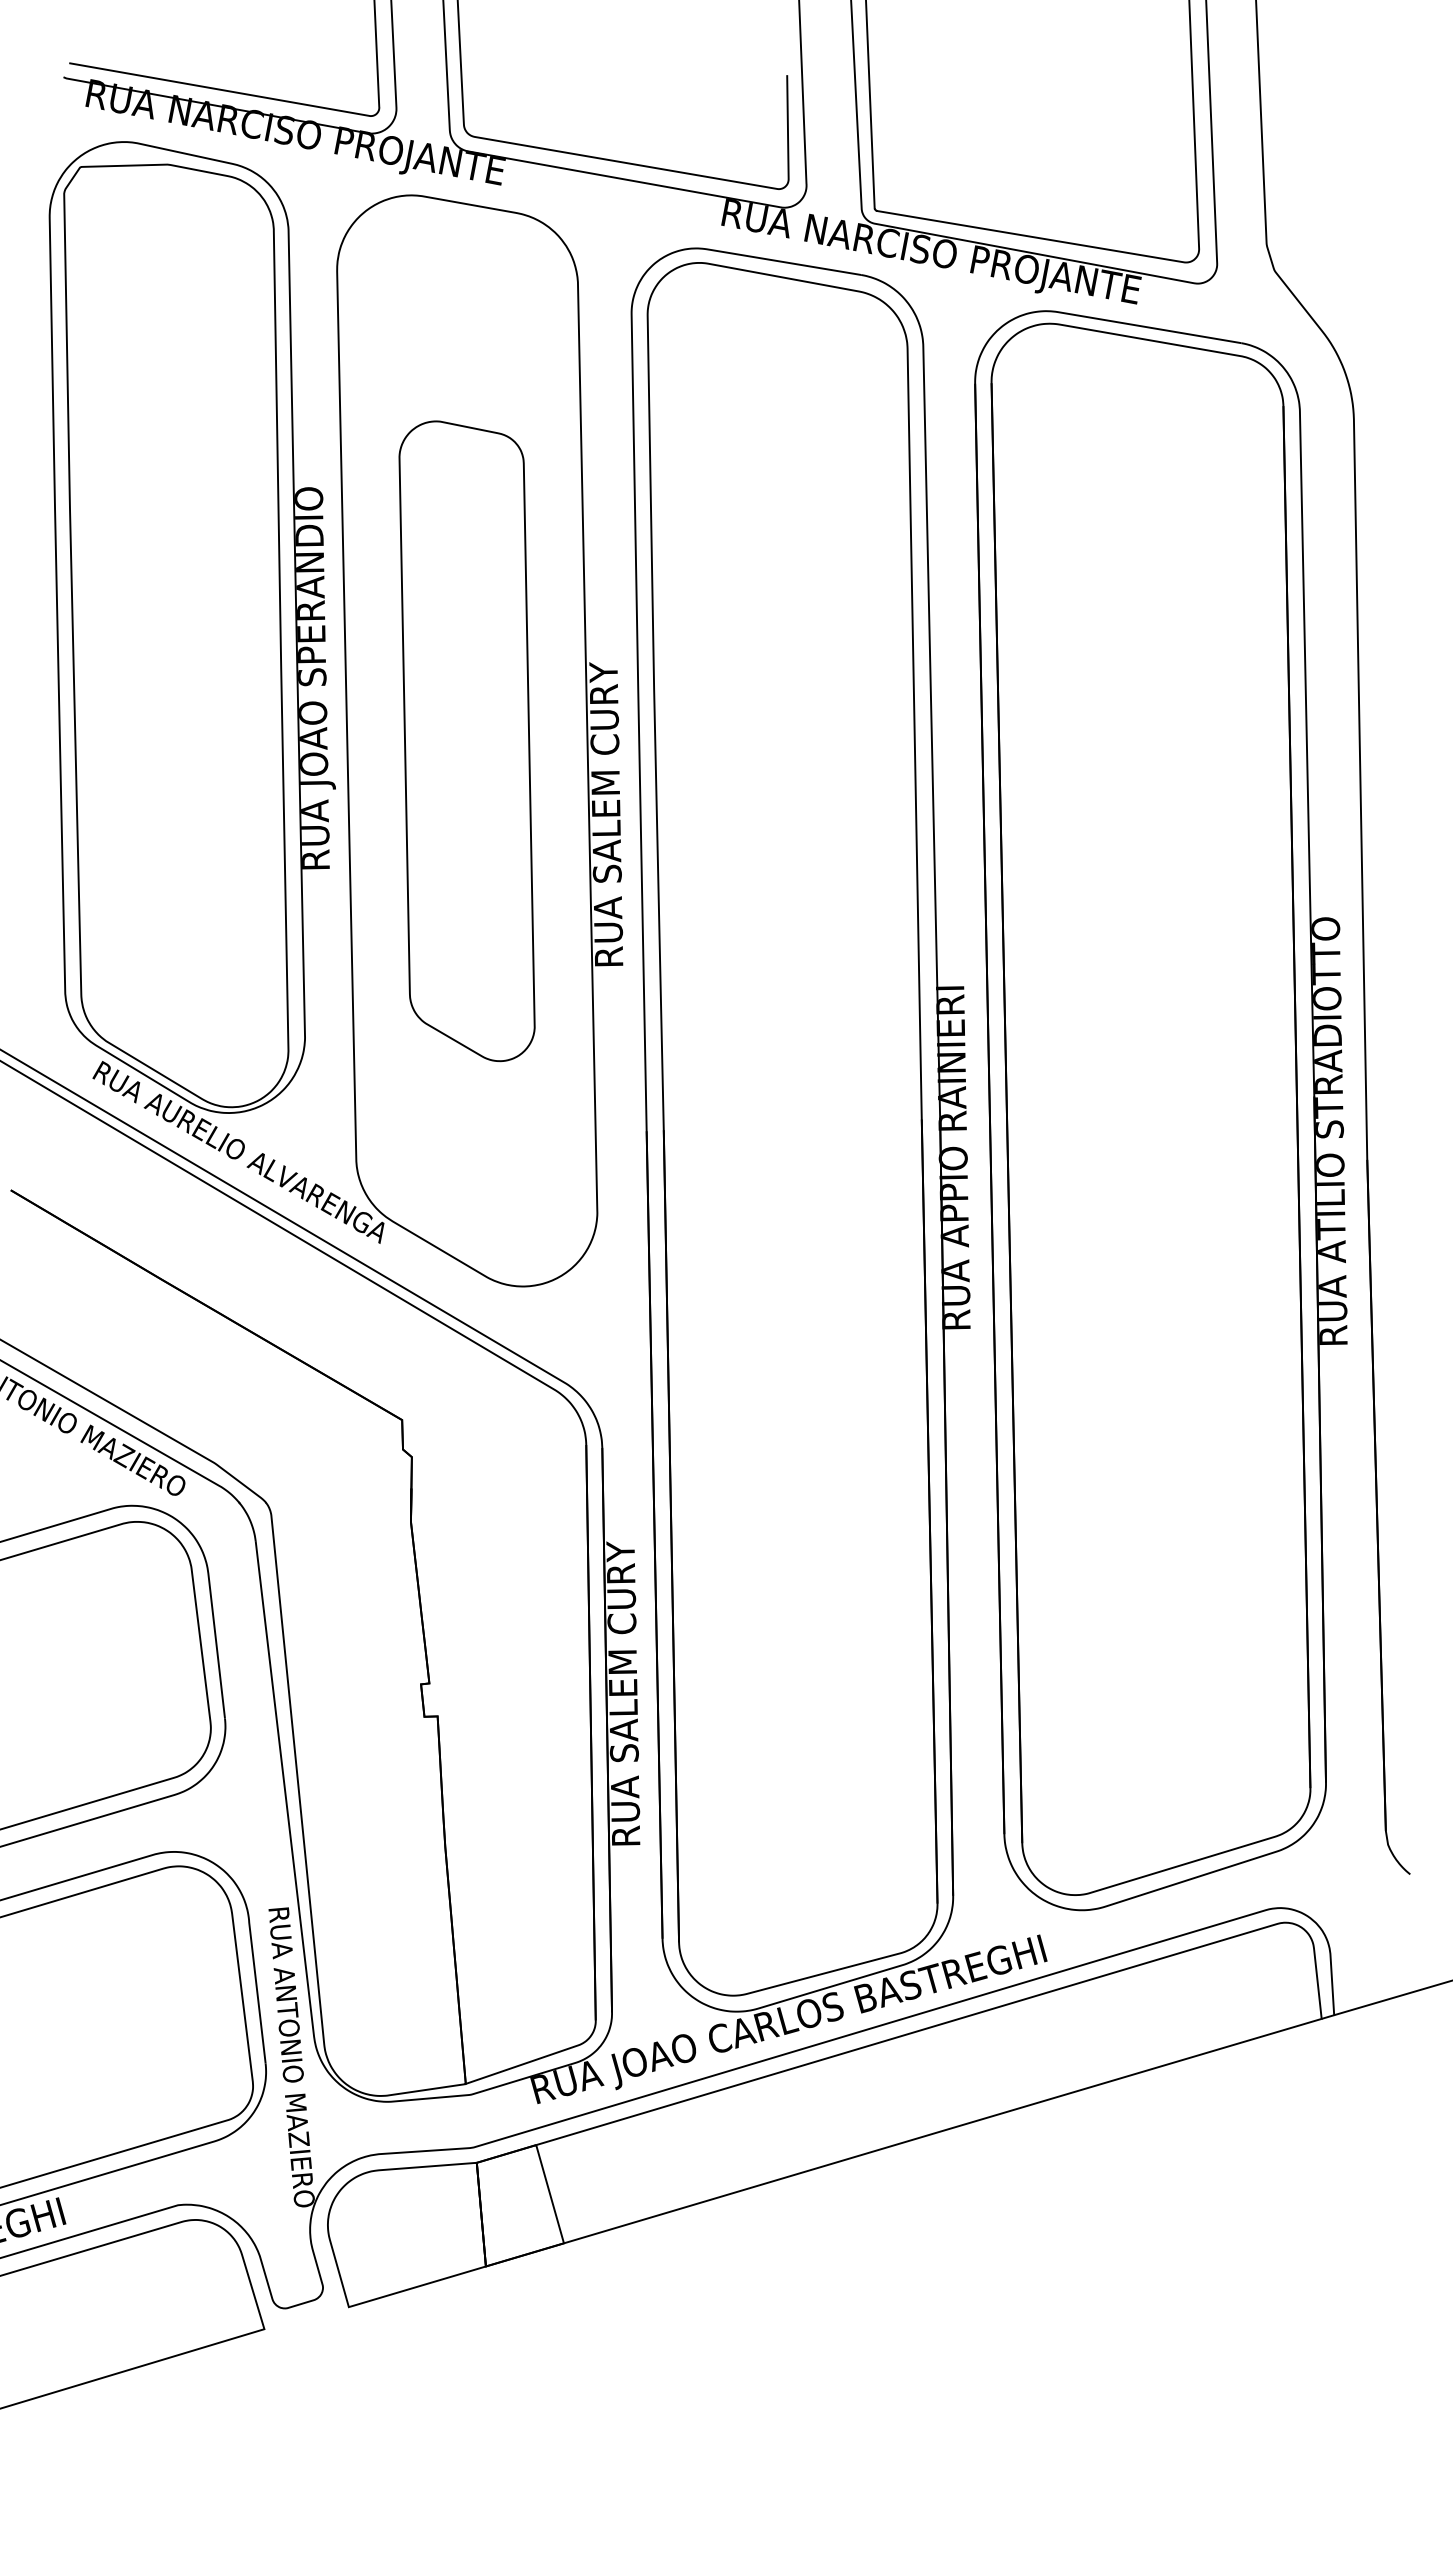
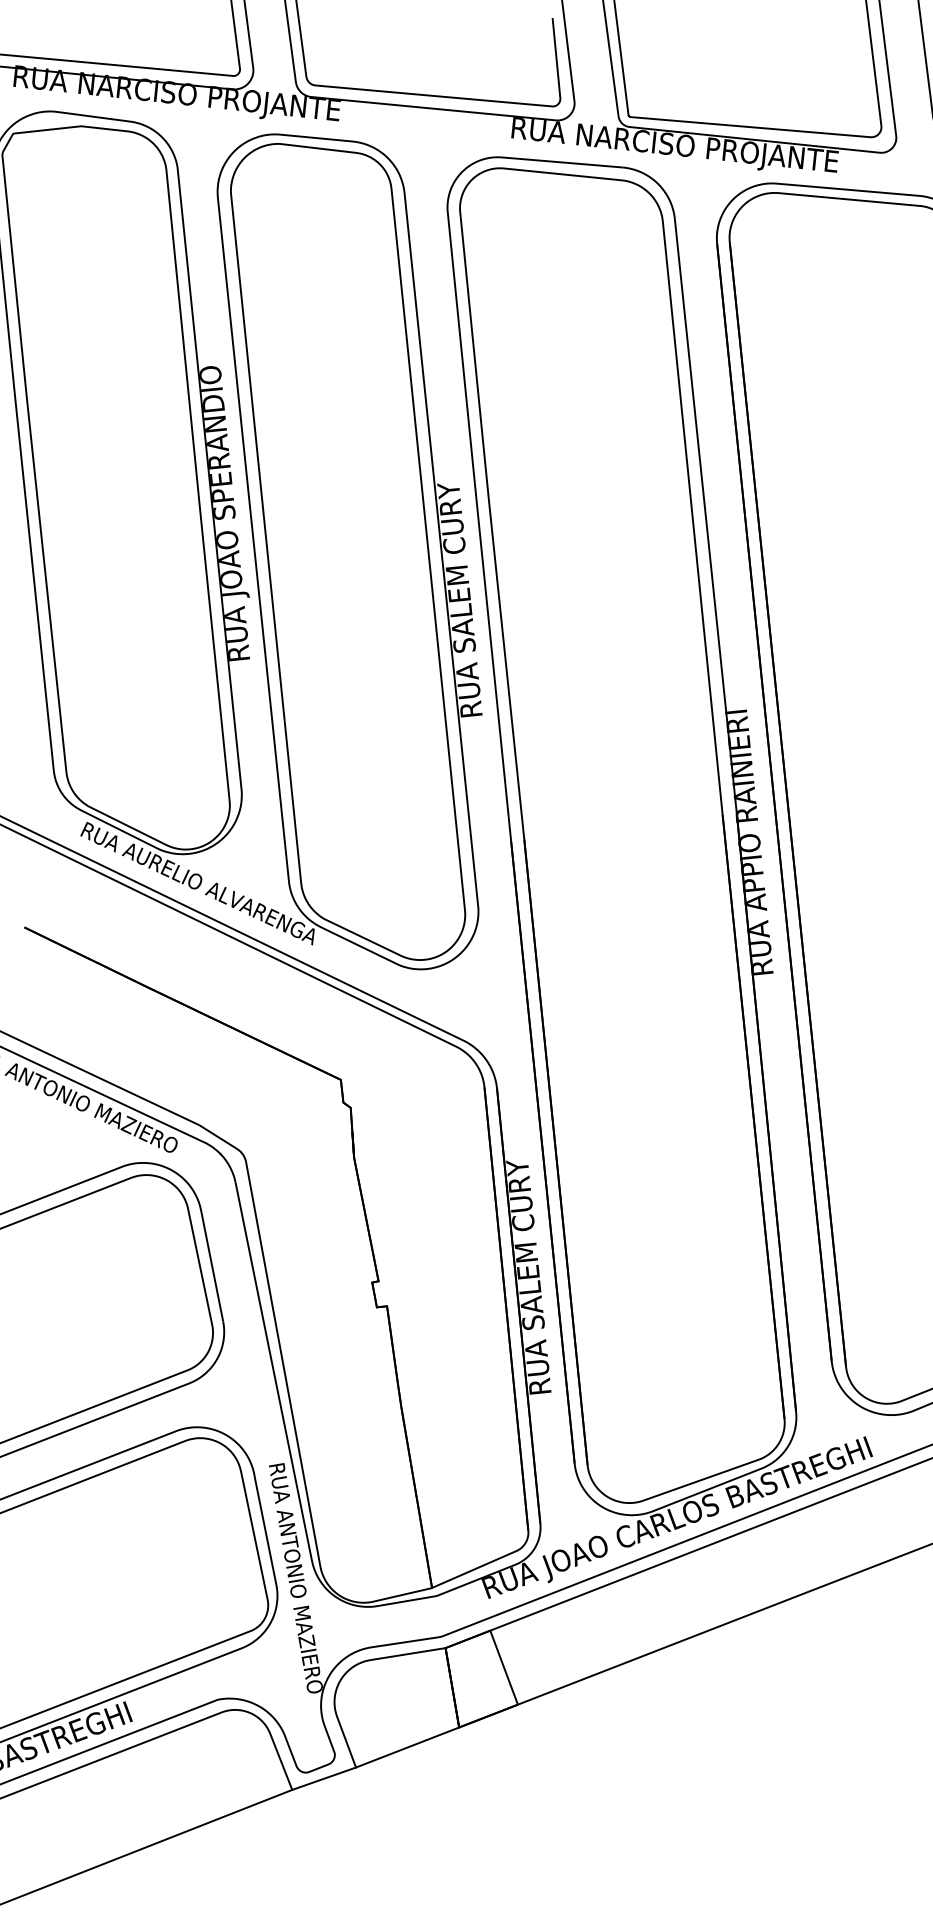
part: (466, 741) -> (347, 552), size x1.67
line: (306, 2318) -> (324, 1778), added

